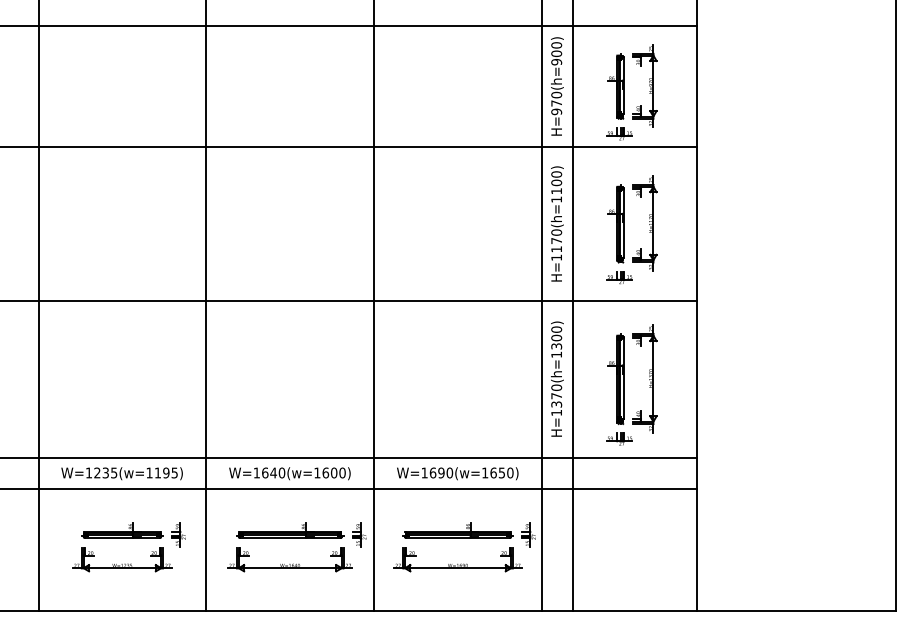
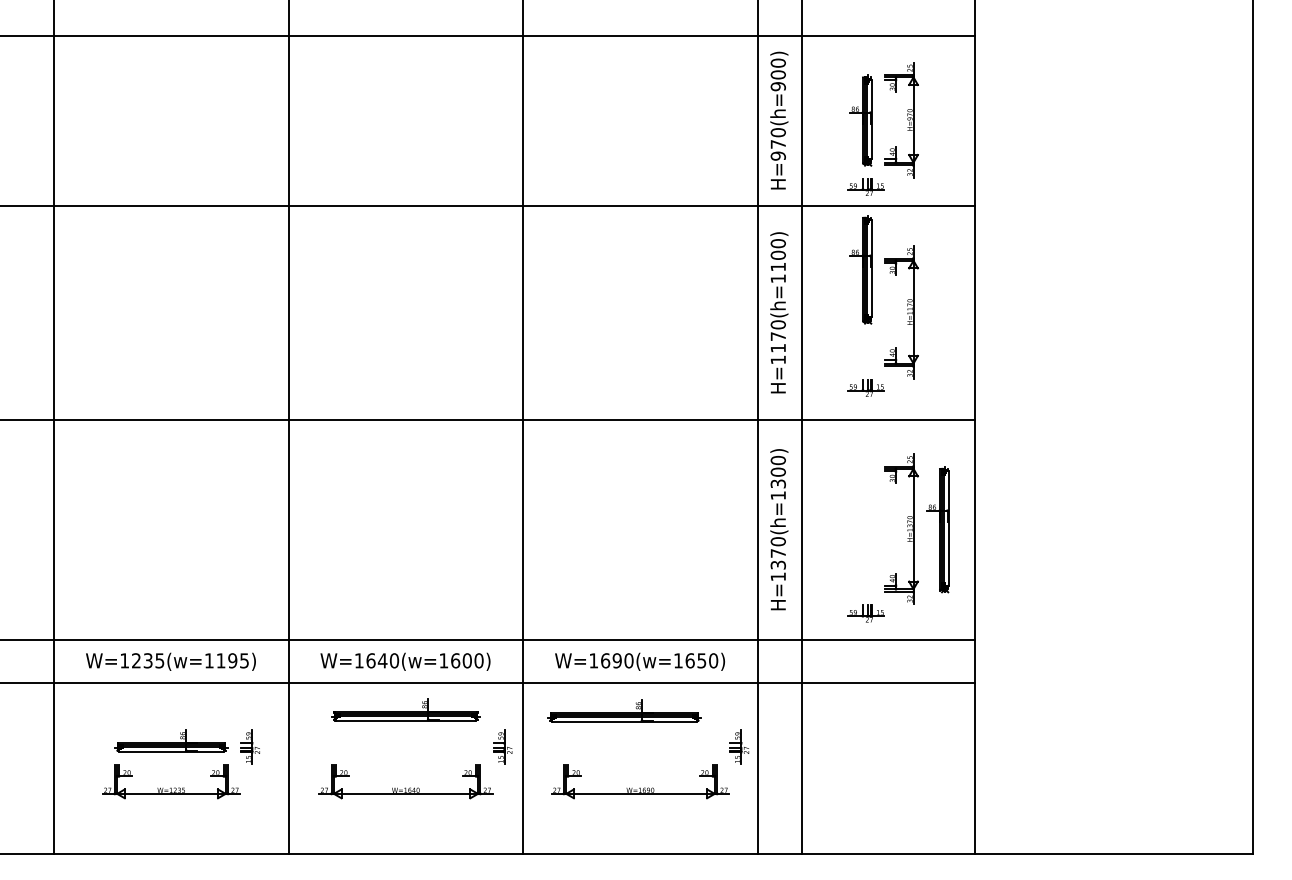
part: (615, 223) -> (860, 269), moved
part: (615, 379) -> (937, 529), moved
part: (289, 530) -> (405, 709), moved
part: (458, 530) -> (624, 710), moved

